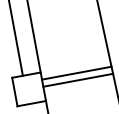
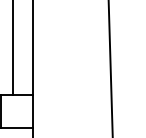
line: (76, 73) -> (71, 103), removed
line: (78, 80) -> (72, 111), removed

